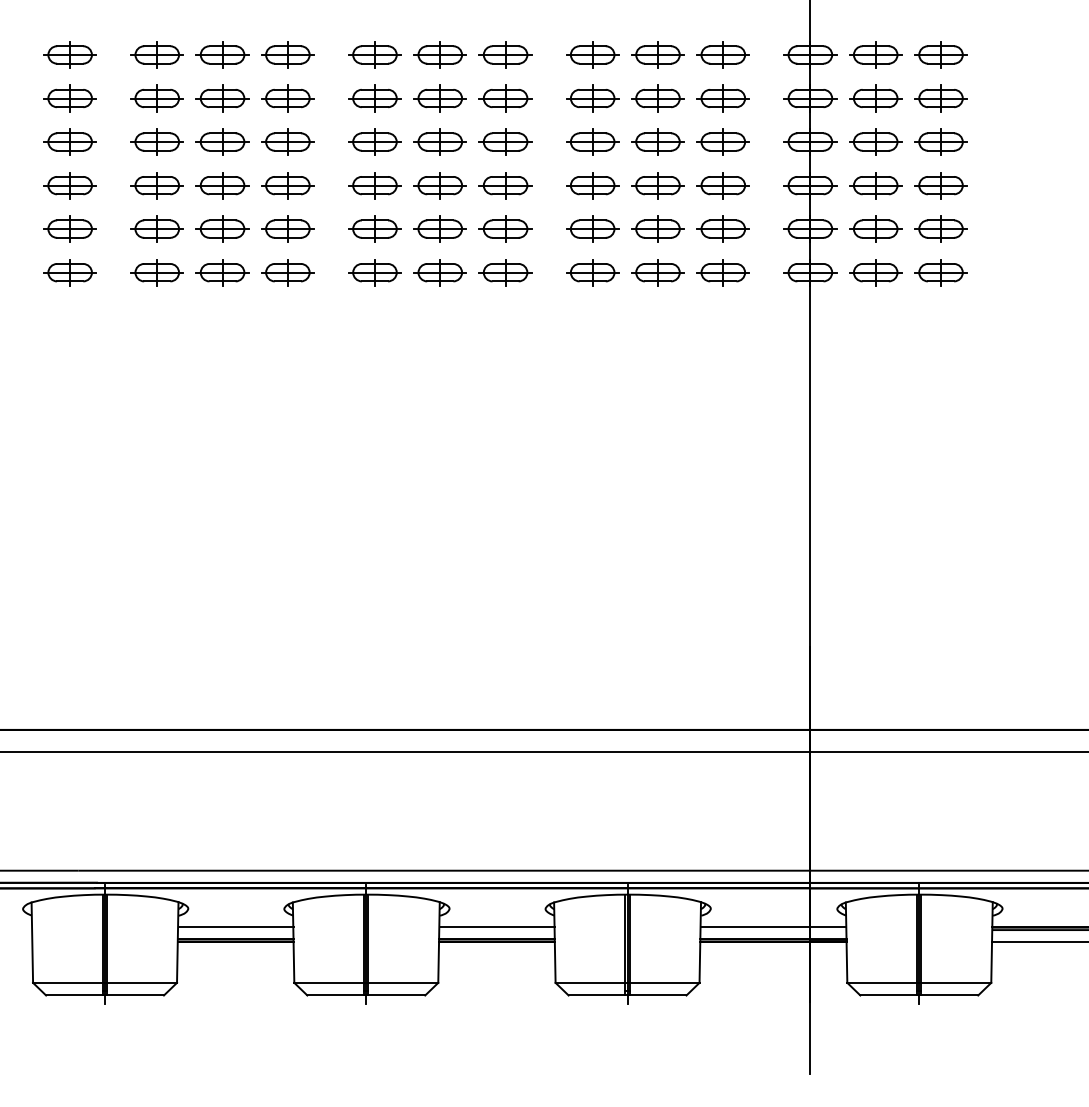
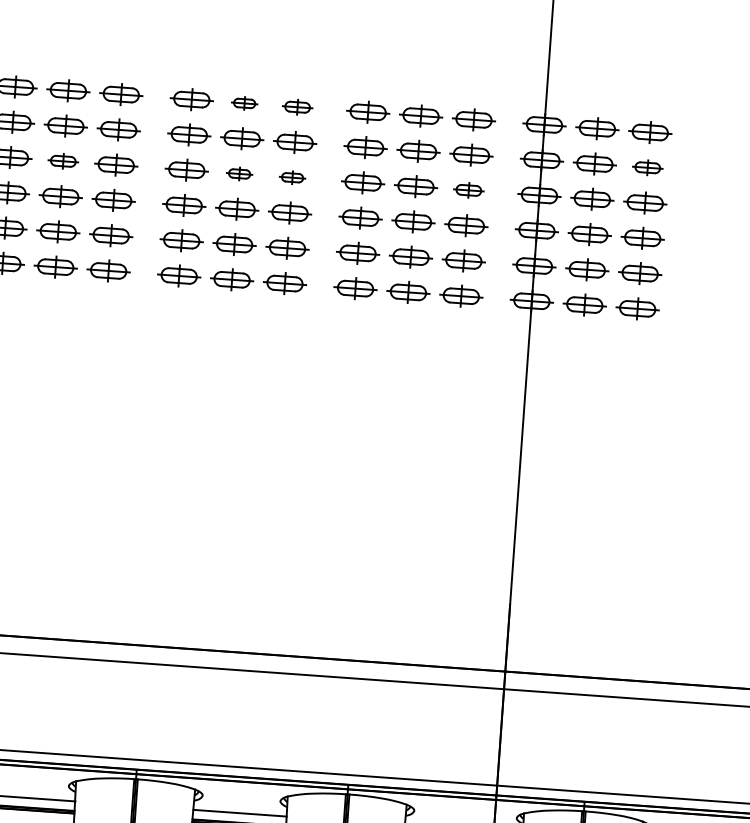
part: (439, 54) -> (244, 103), size x0.6
part: (505, 54) -> (297, 106), size x0.7
part: (940, 98) -> (647, 167), size x0.7
part: (222, 141) -> (63, 160), size x0.7
part: (439, 141) -> (239, 173), size x0.6
part: (505, 141) -> (292, 177), size x0.6
part: (722, 141) -> (468, 189), size x0.7

